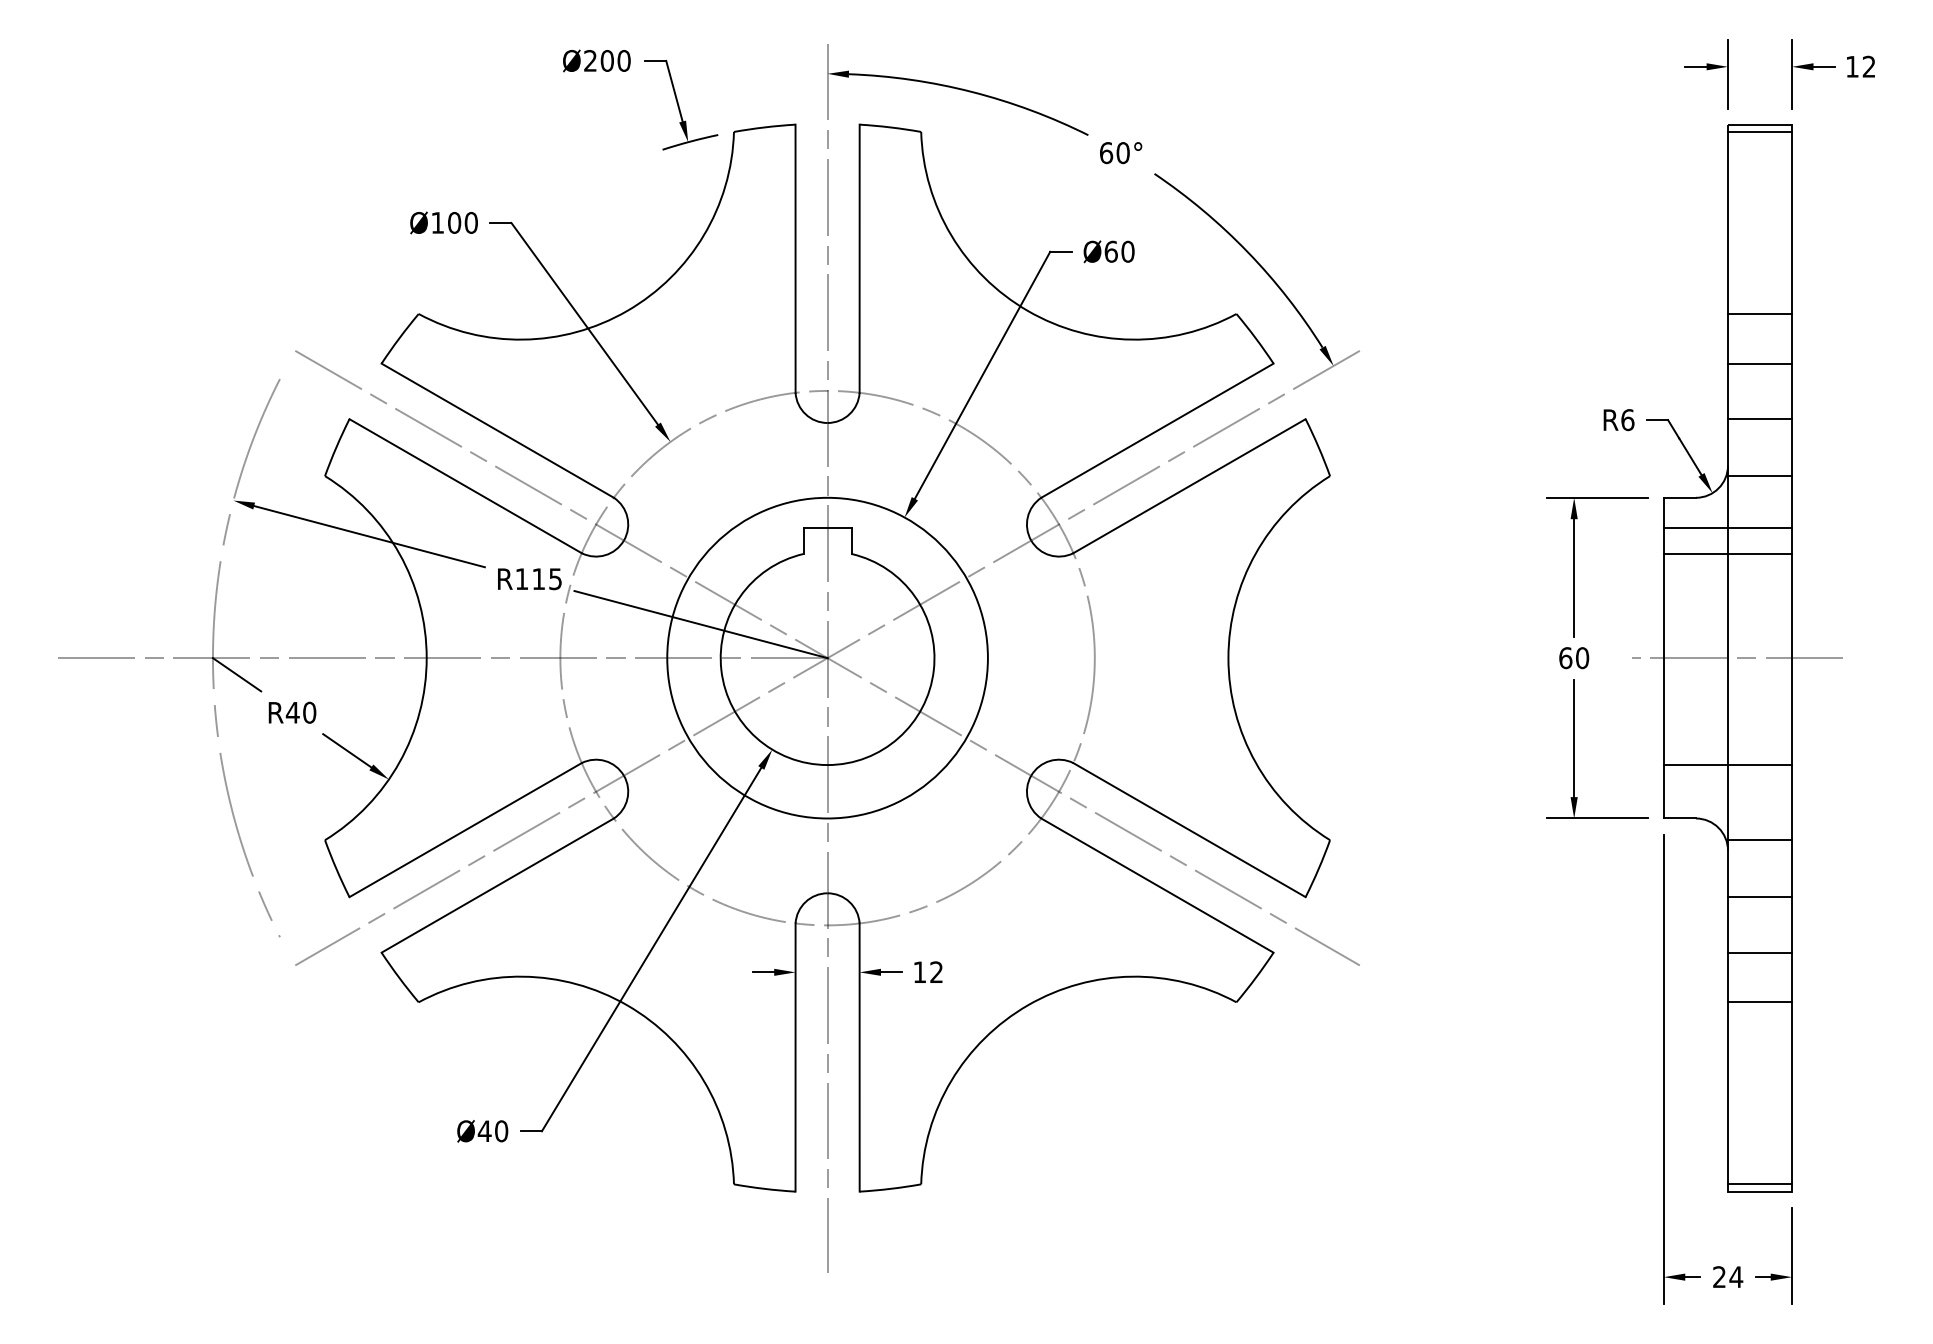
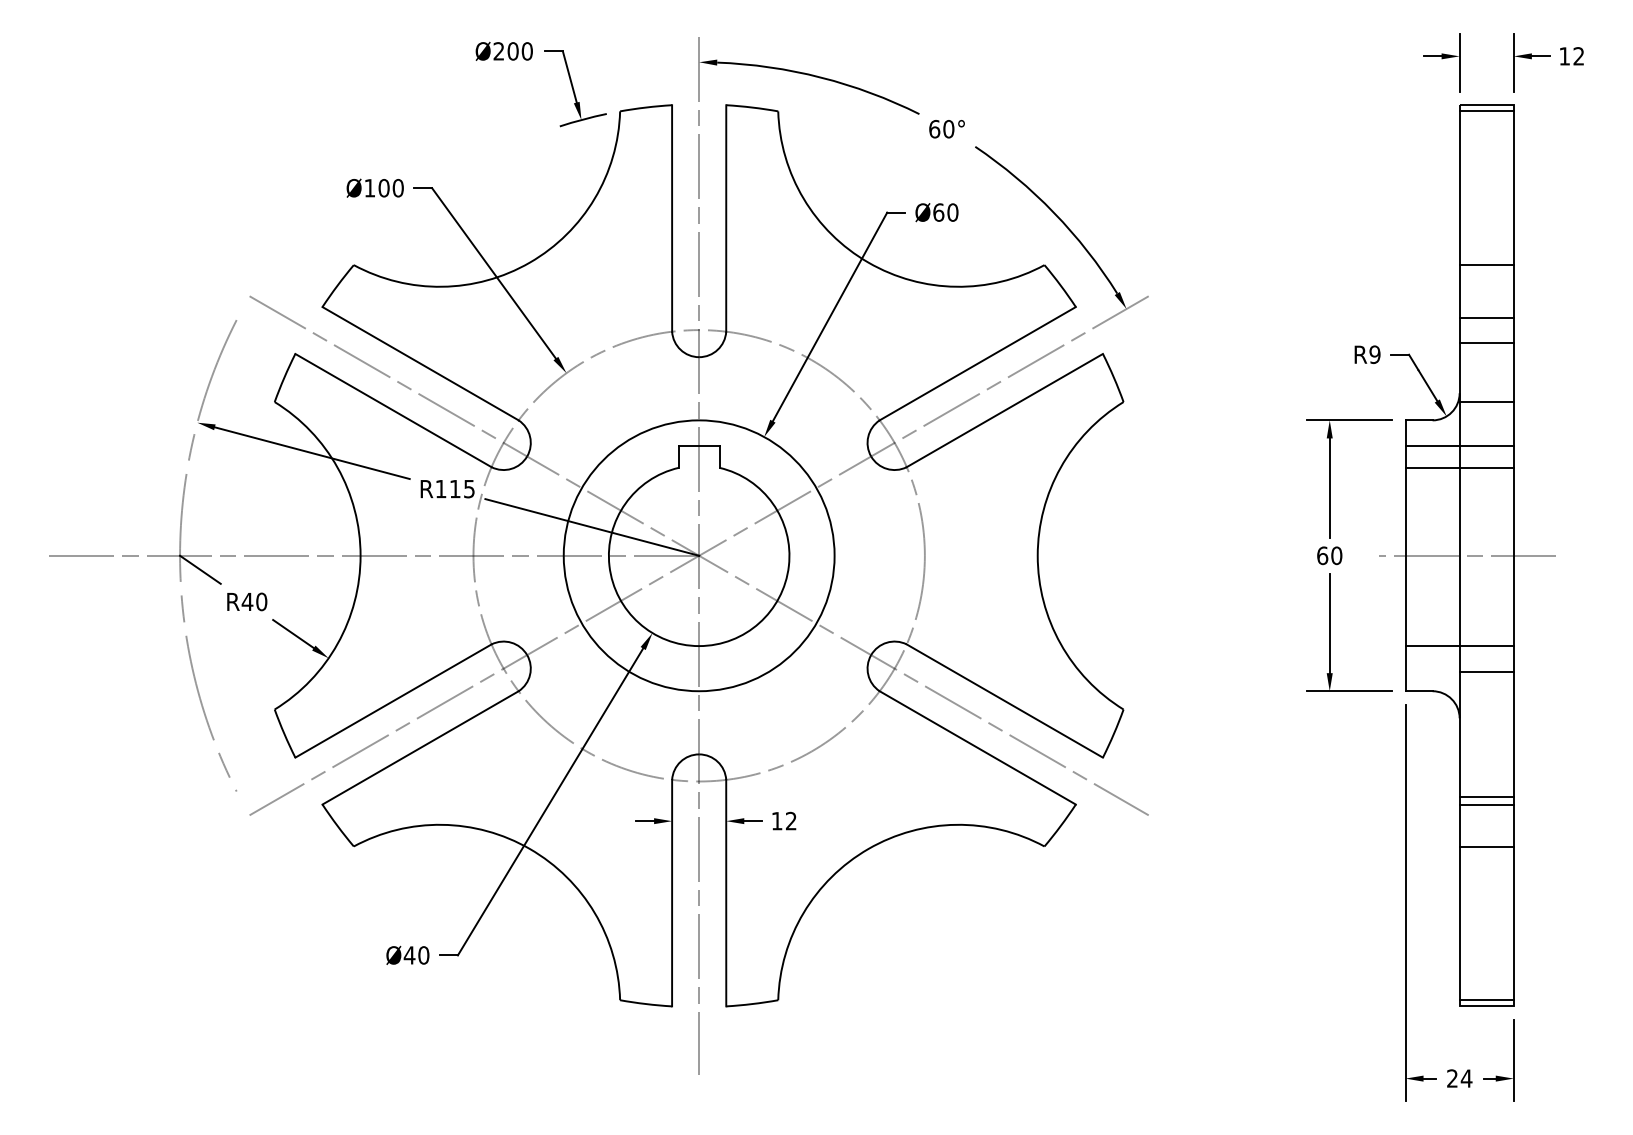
line: (1759, 363) -> (1486, 342), moved
line: (1759, 419) -> (1486, 317), moved
text: (1627, 420) -> (1374, 355), R6 -> R9
line: (1759, 840) -> (1486, 672), moved
line: (1759, 897) -> (1486, 797), moved

